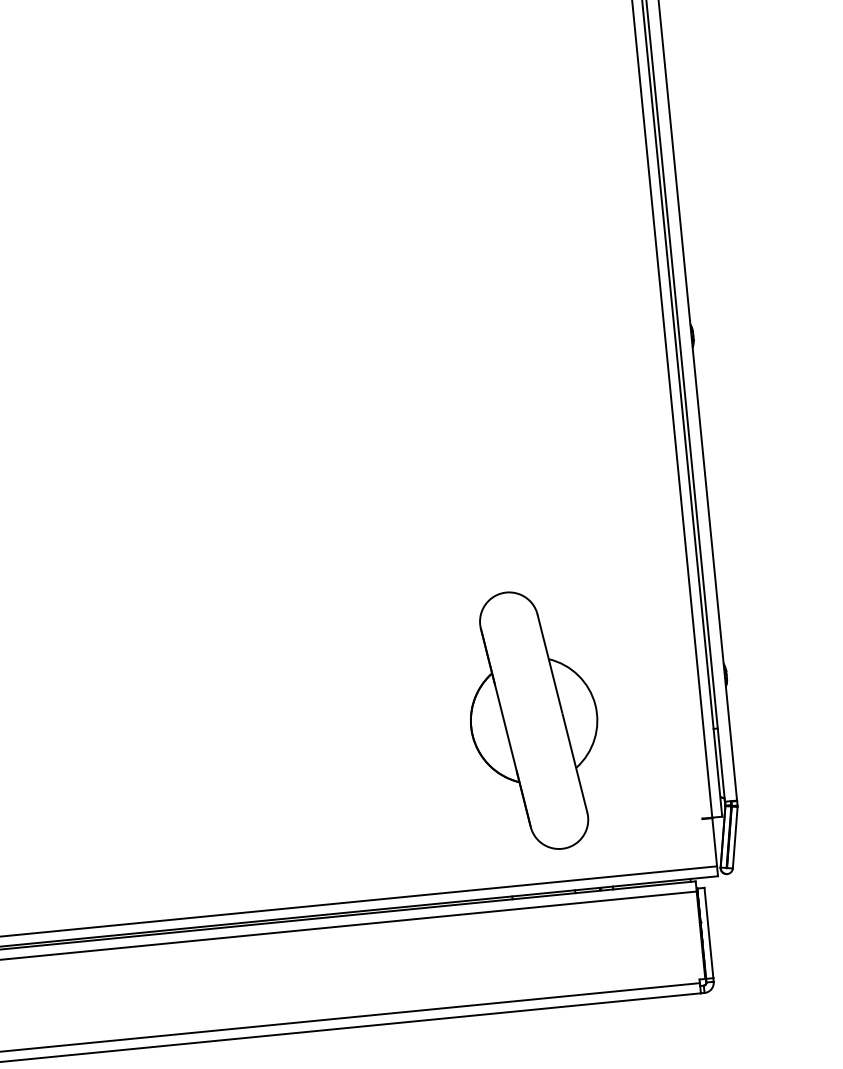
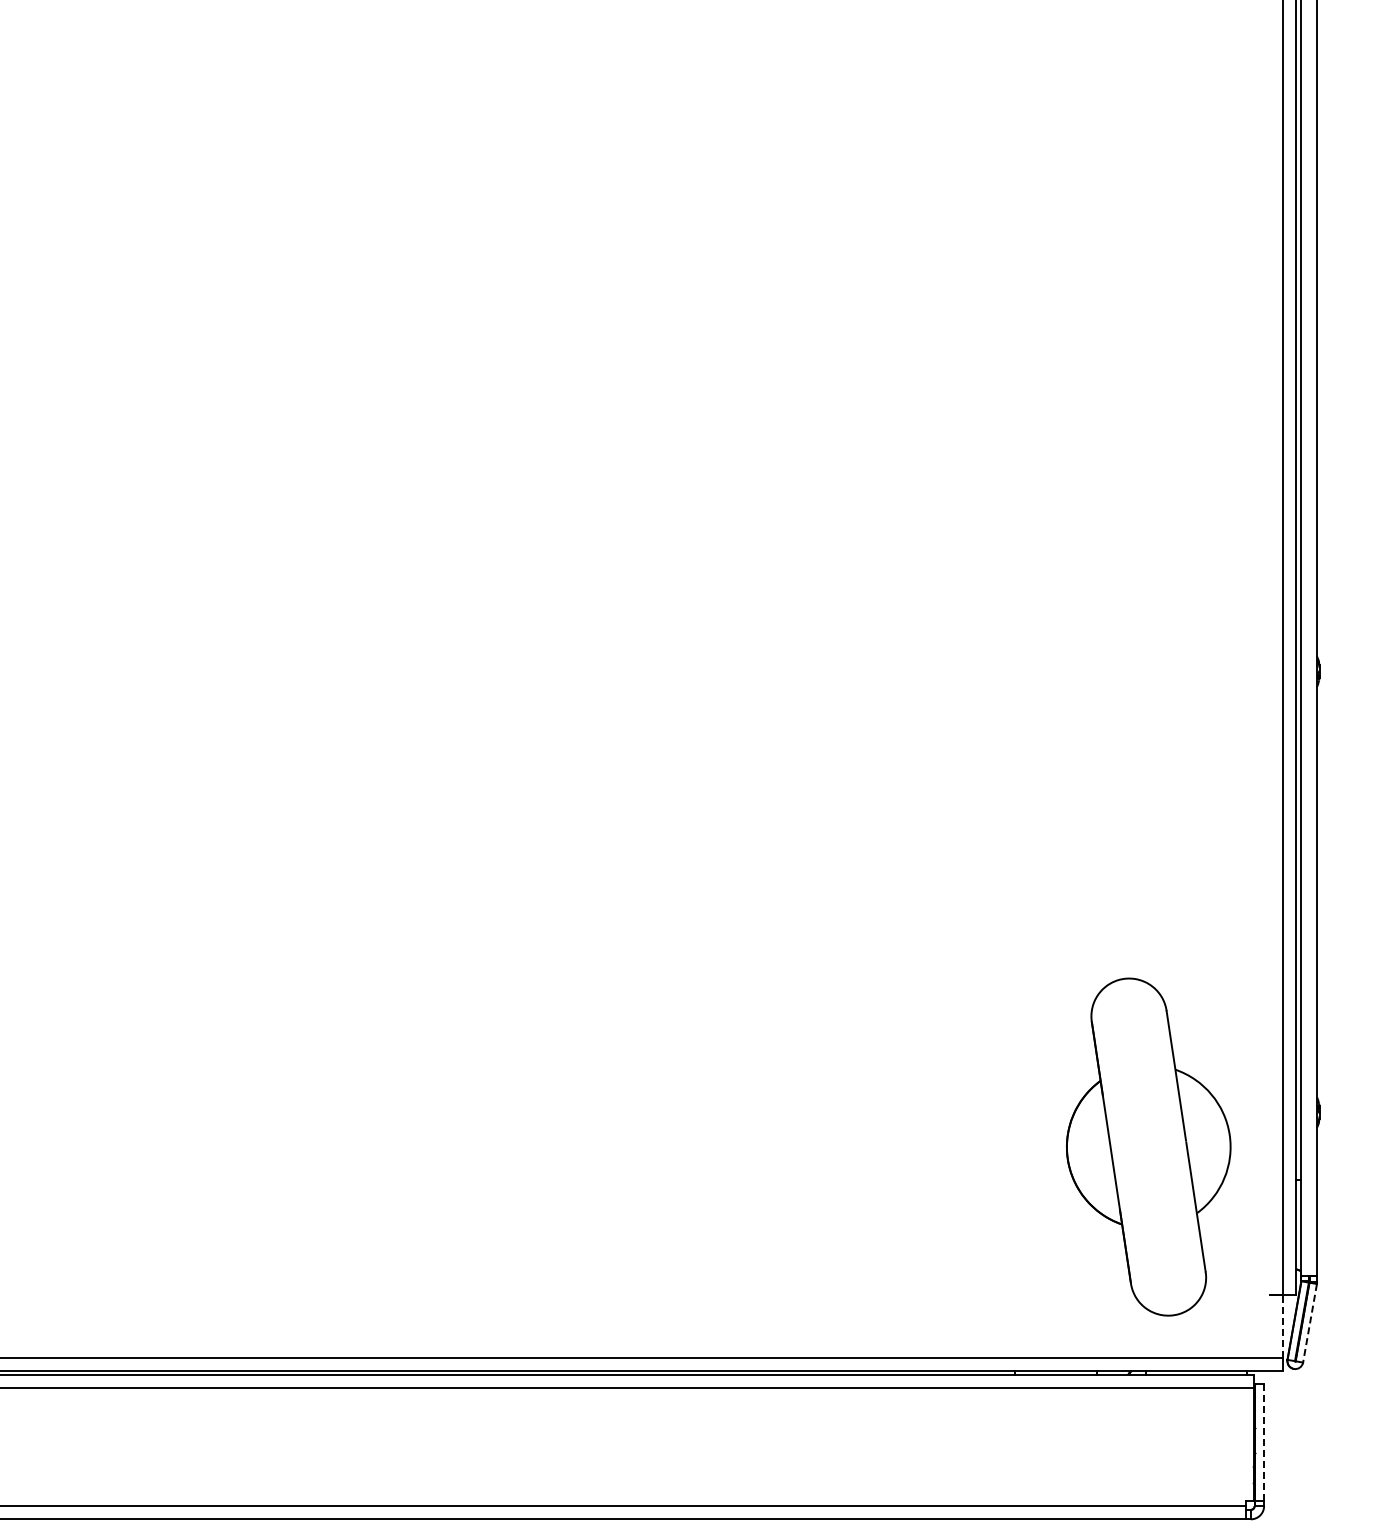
part: (533, 720) -> (1148, 1146), moved
line: (735, 837) -> (1310, 1323), solid -> dashed
line: (715, 841) -> (1283, 1325), solid -> dashed
line: (709, 932) -> (1264, 1442), solid -> dashed

